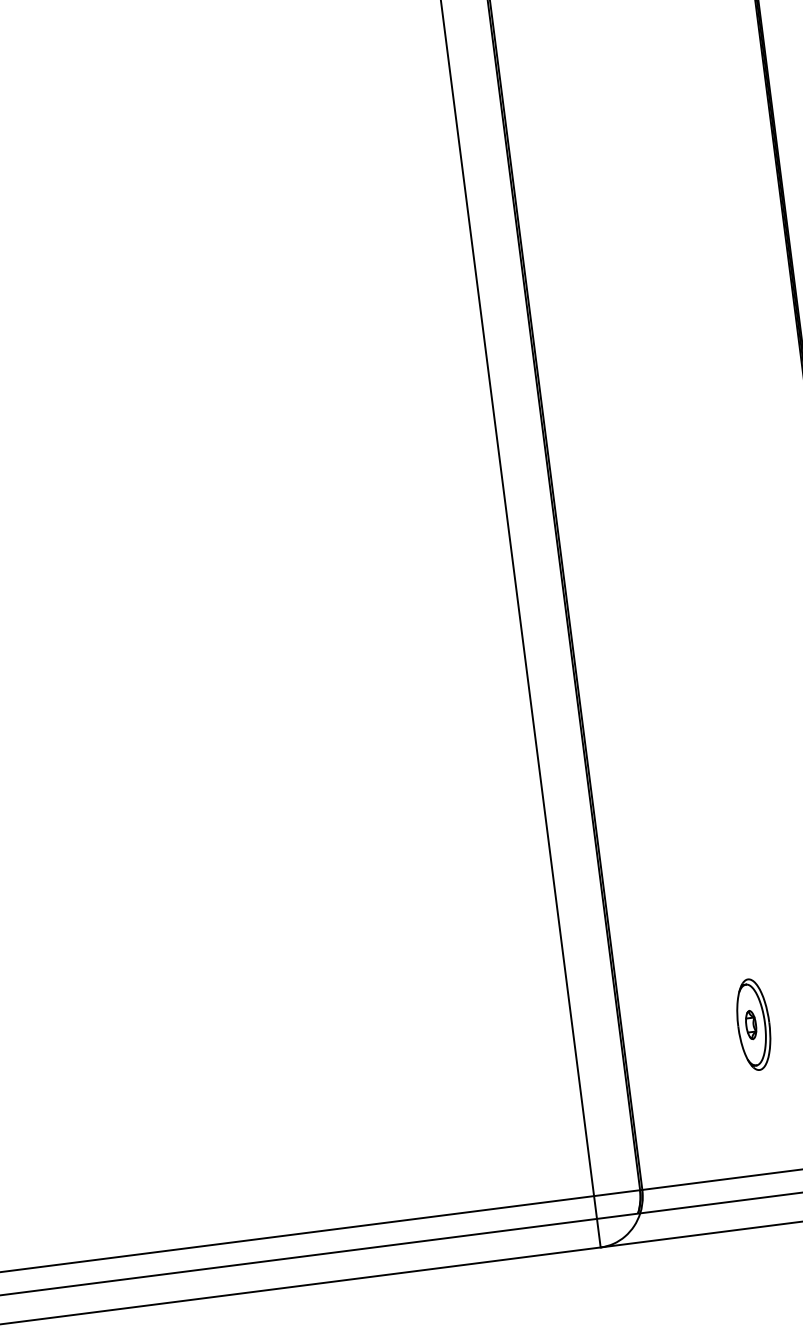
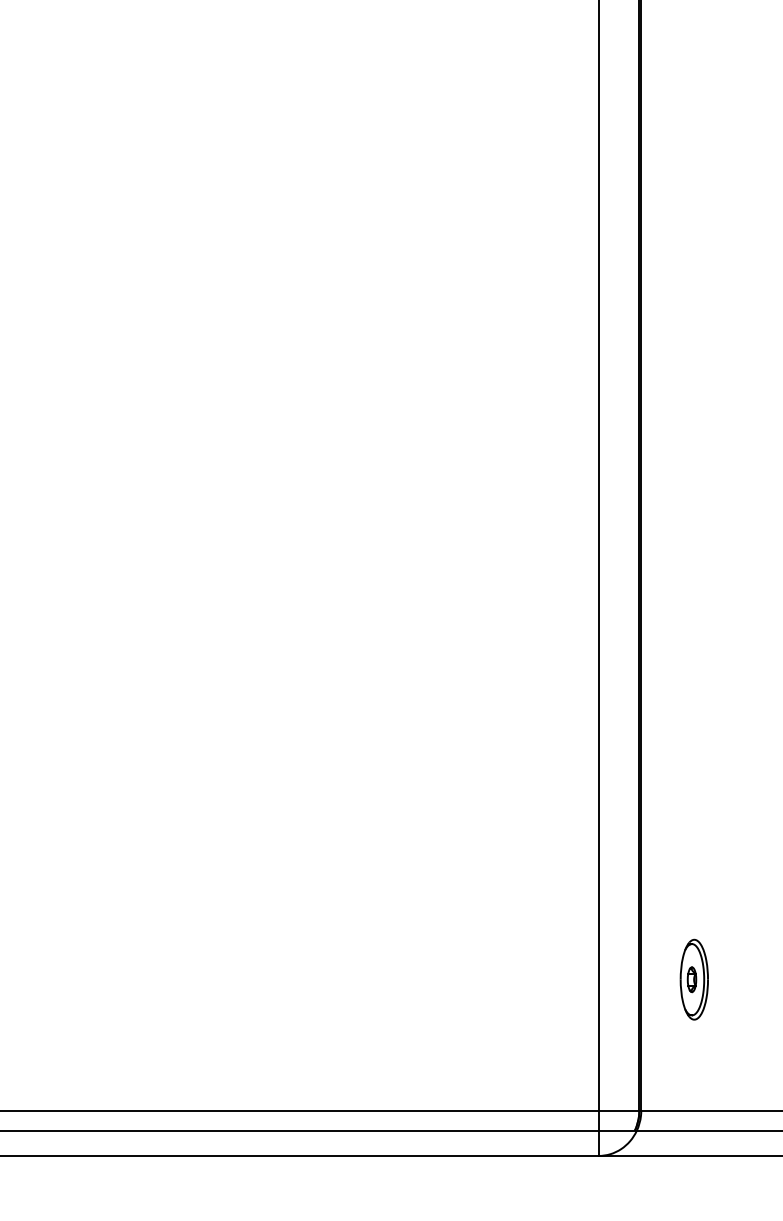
part: (752, 1024) -> (693, 979), moved

